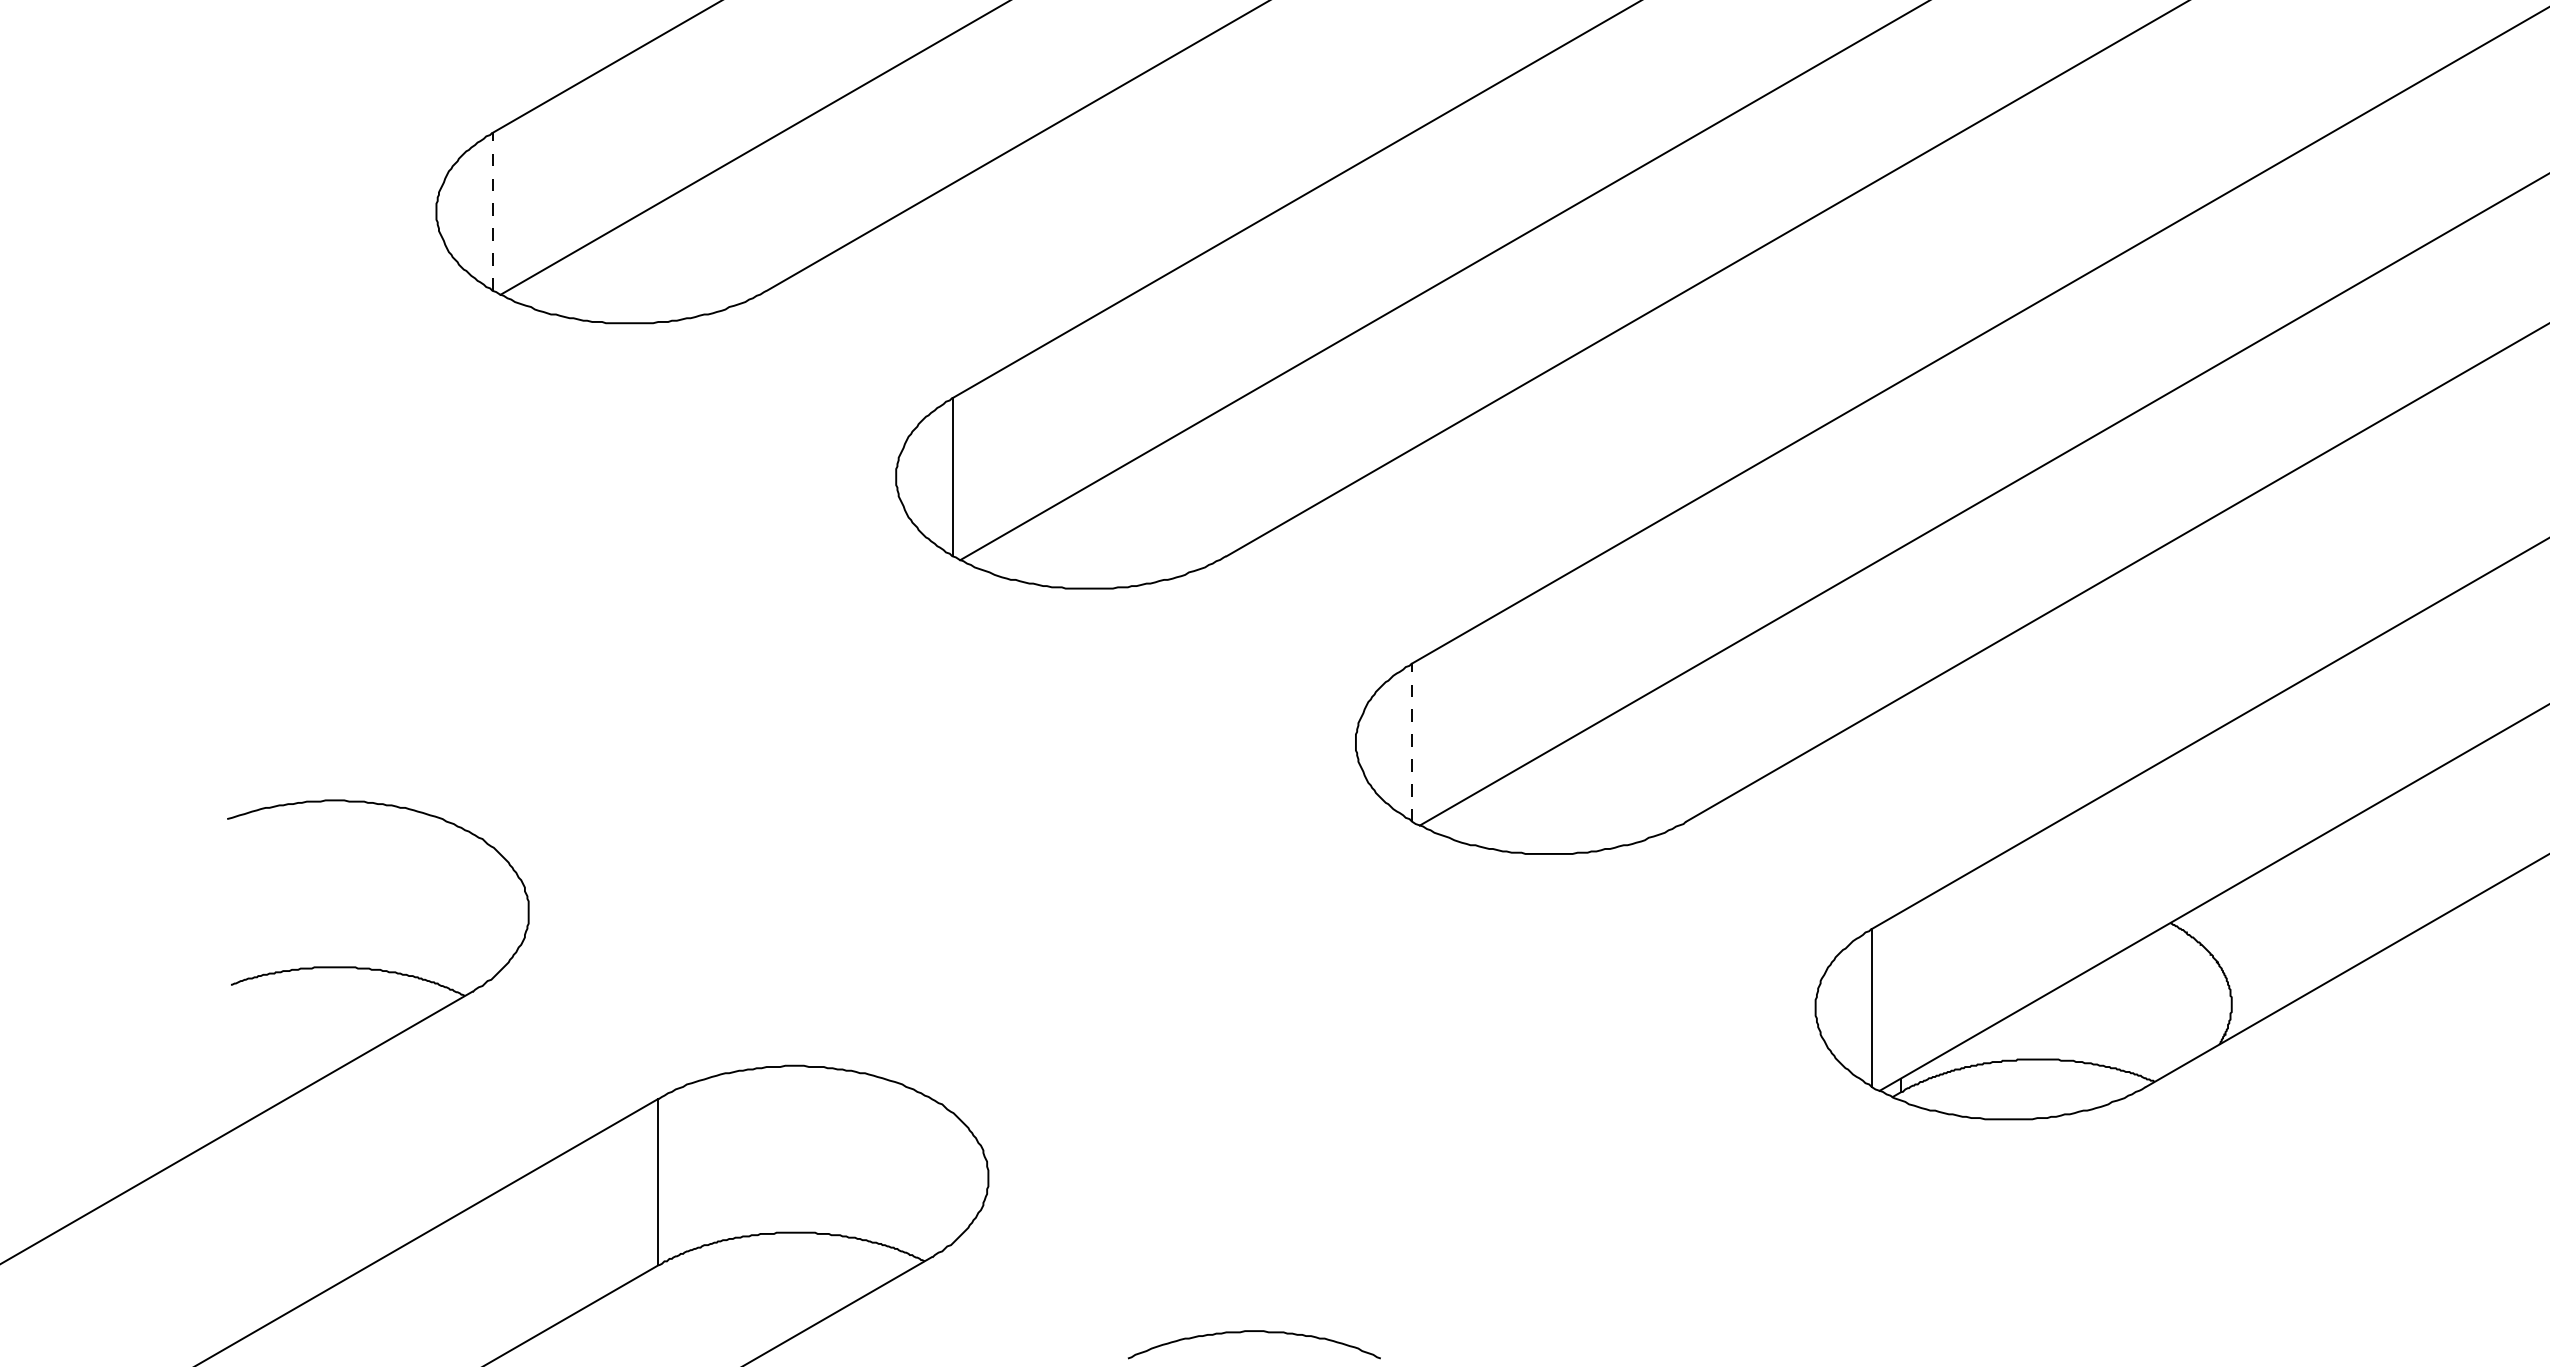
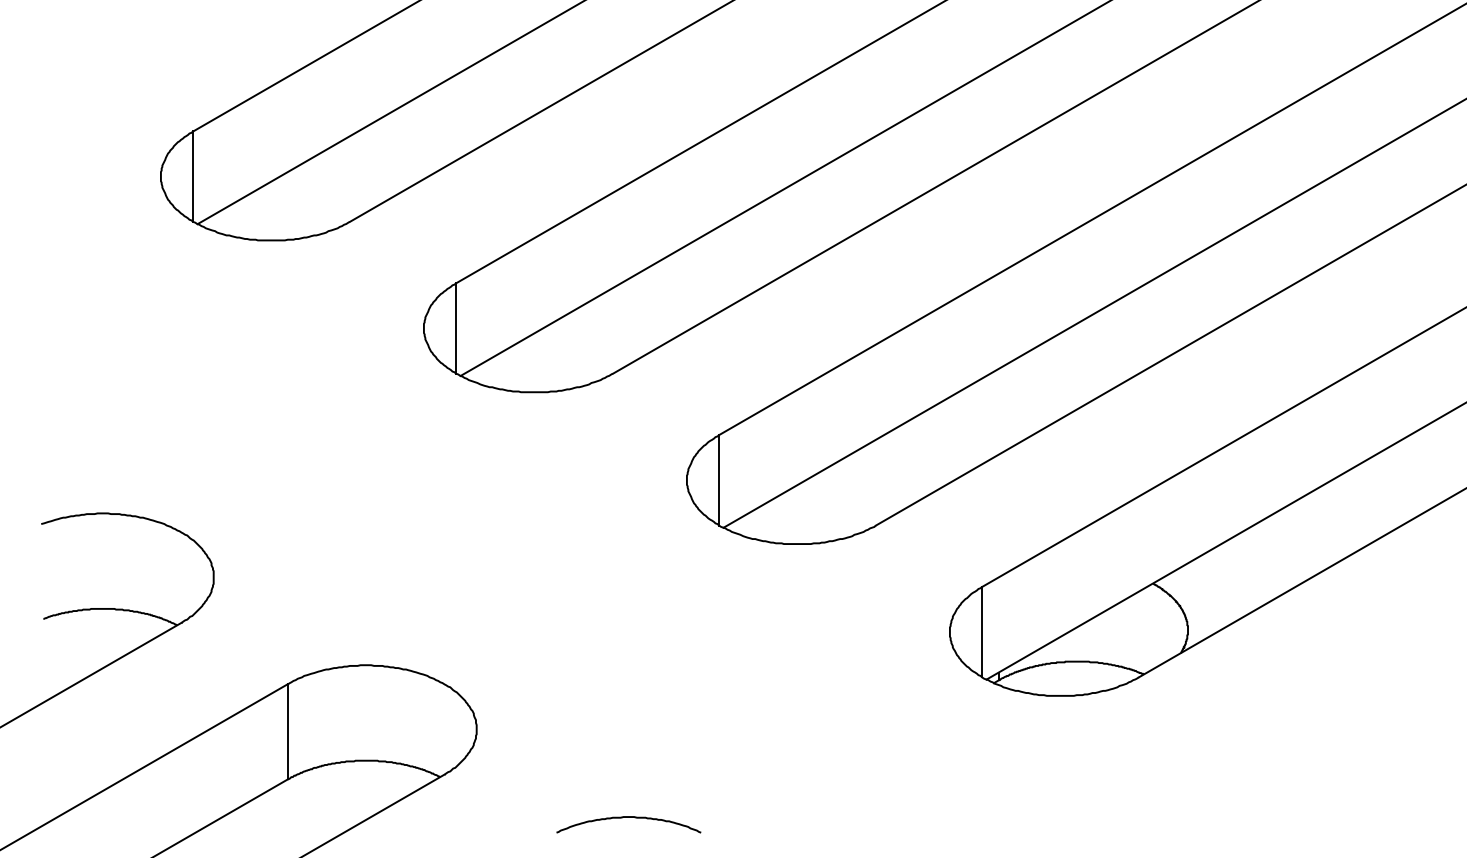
line: (493, 211) -> (193, 176), dashed -> solid
line: (1412, 741) -> (719, 479), dashed -> solid

